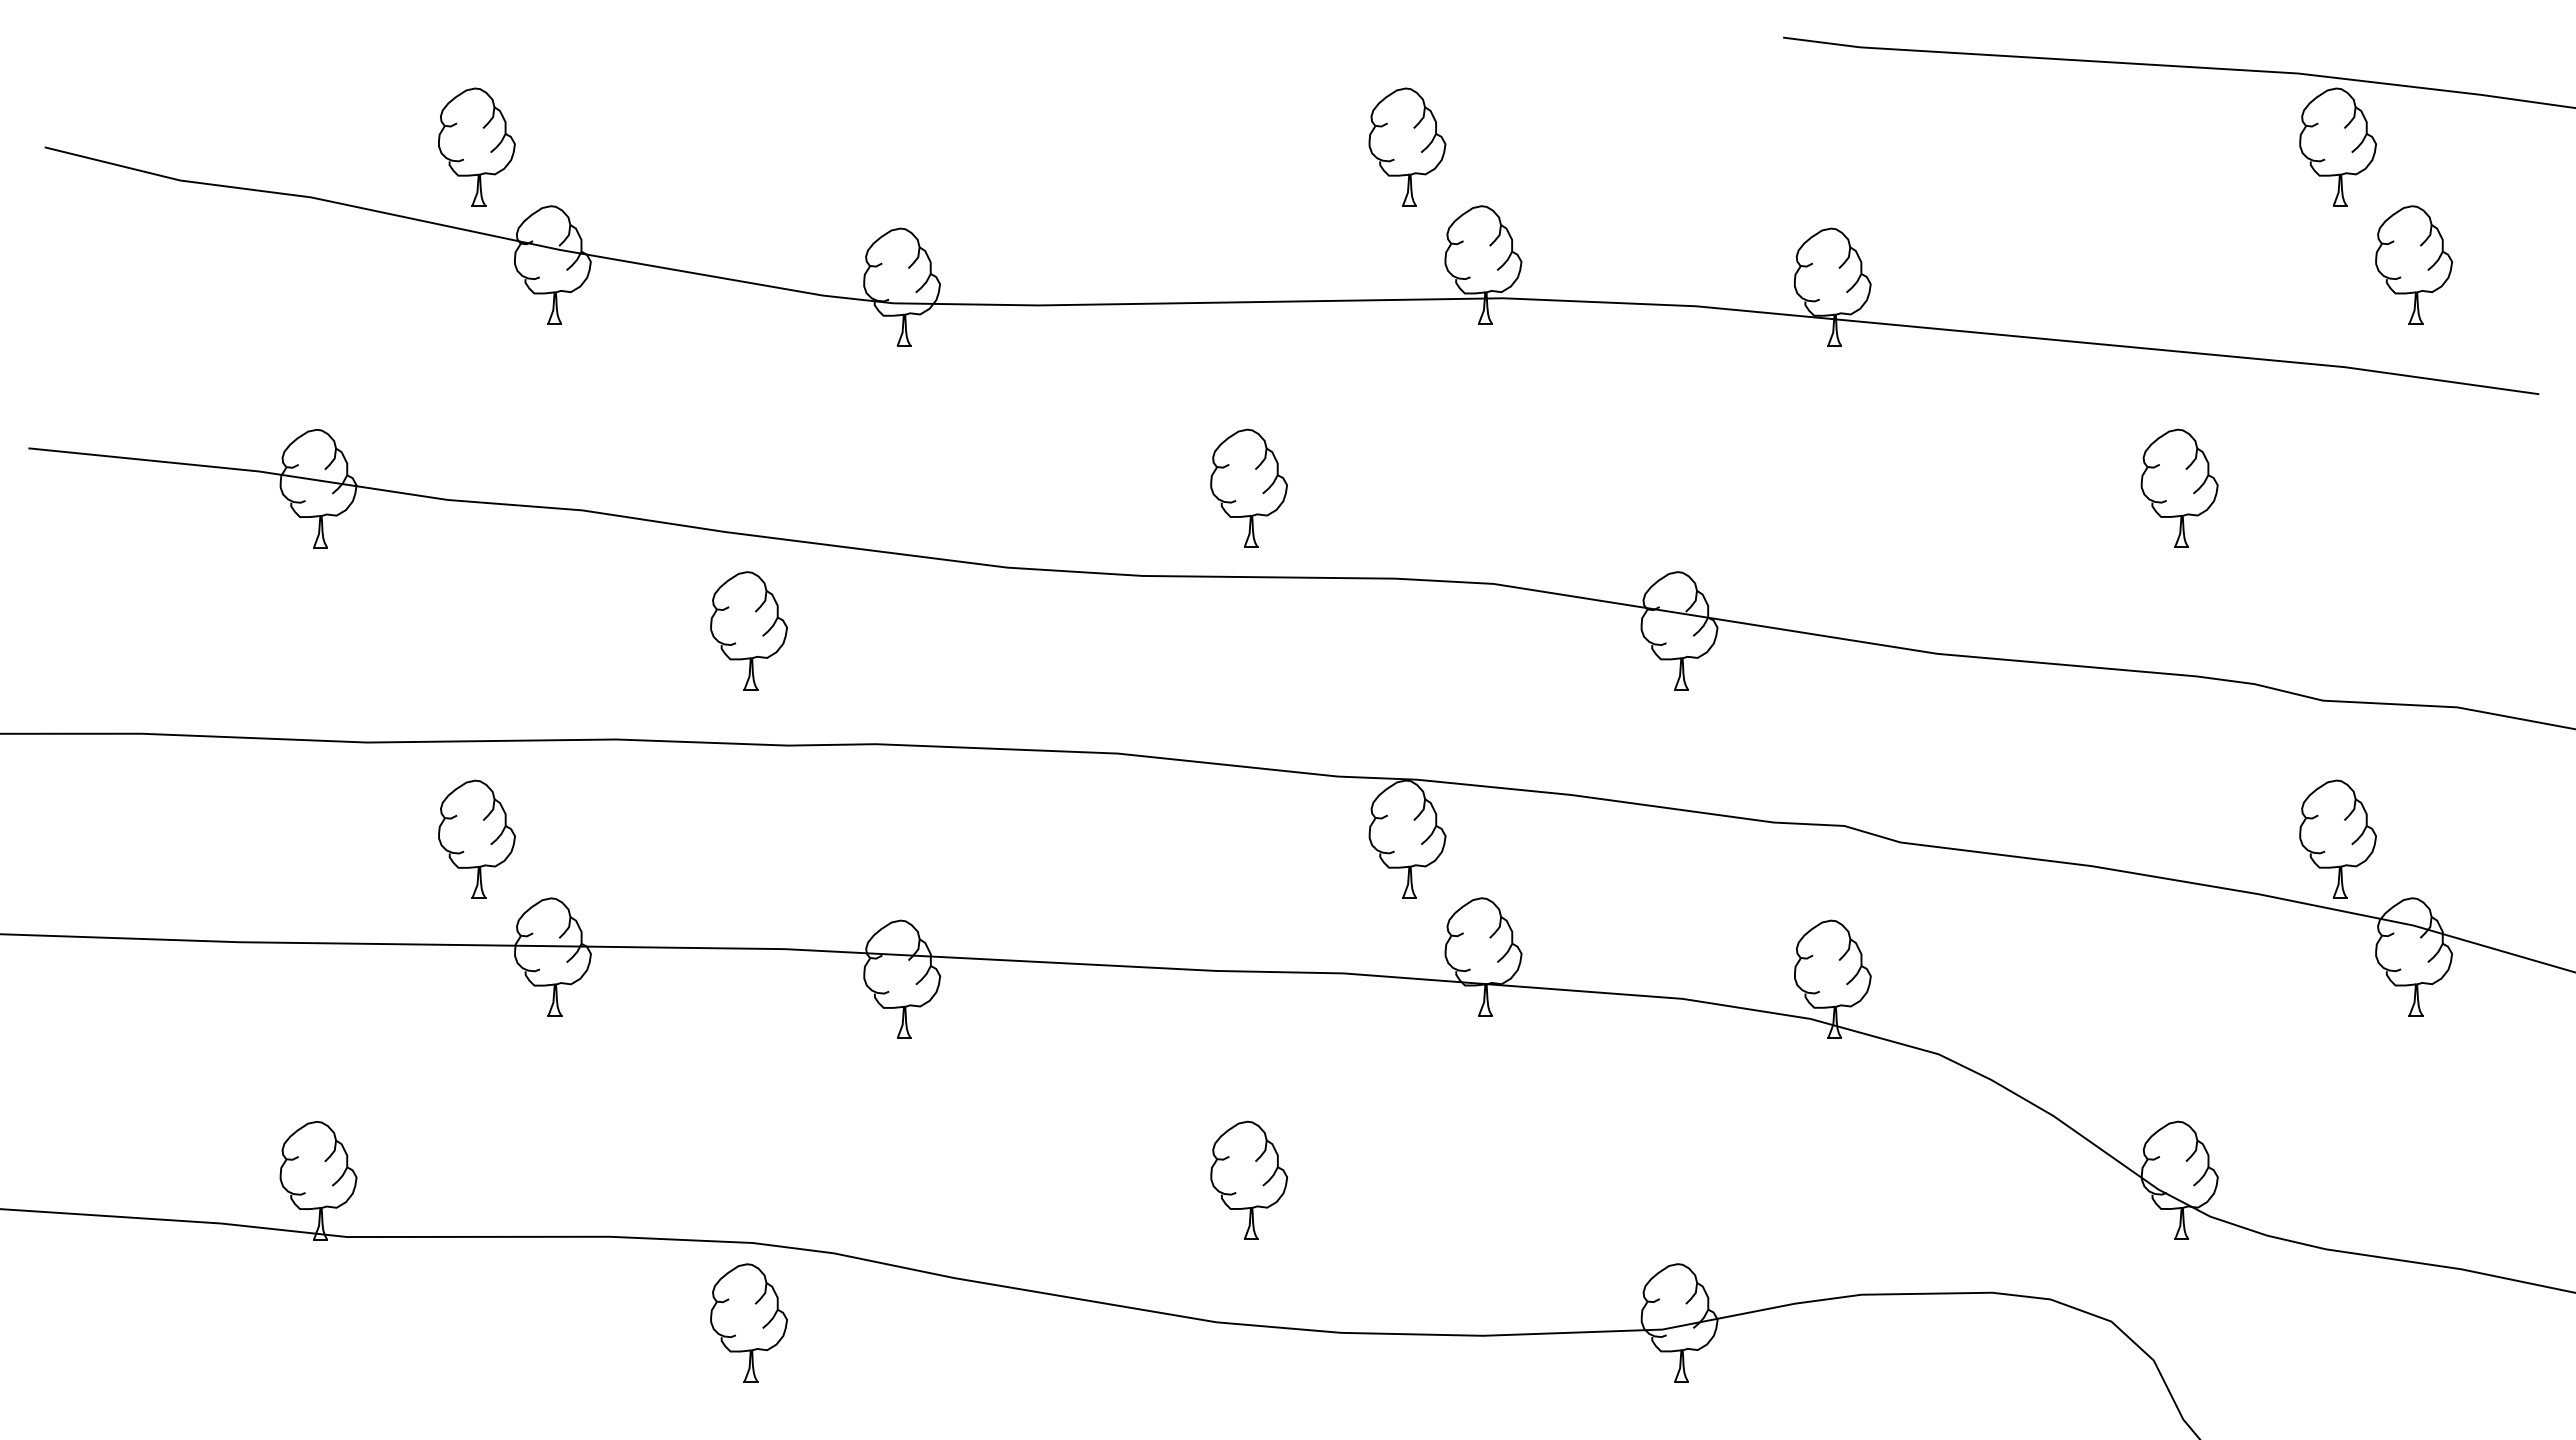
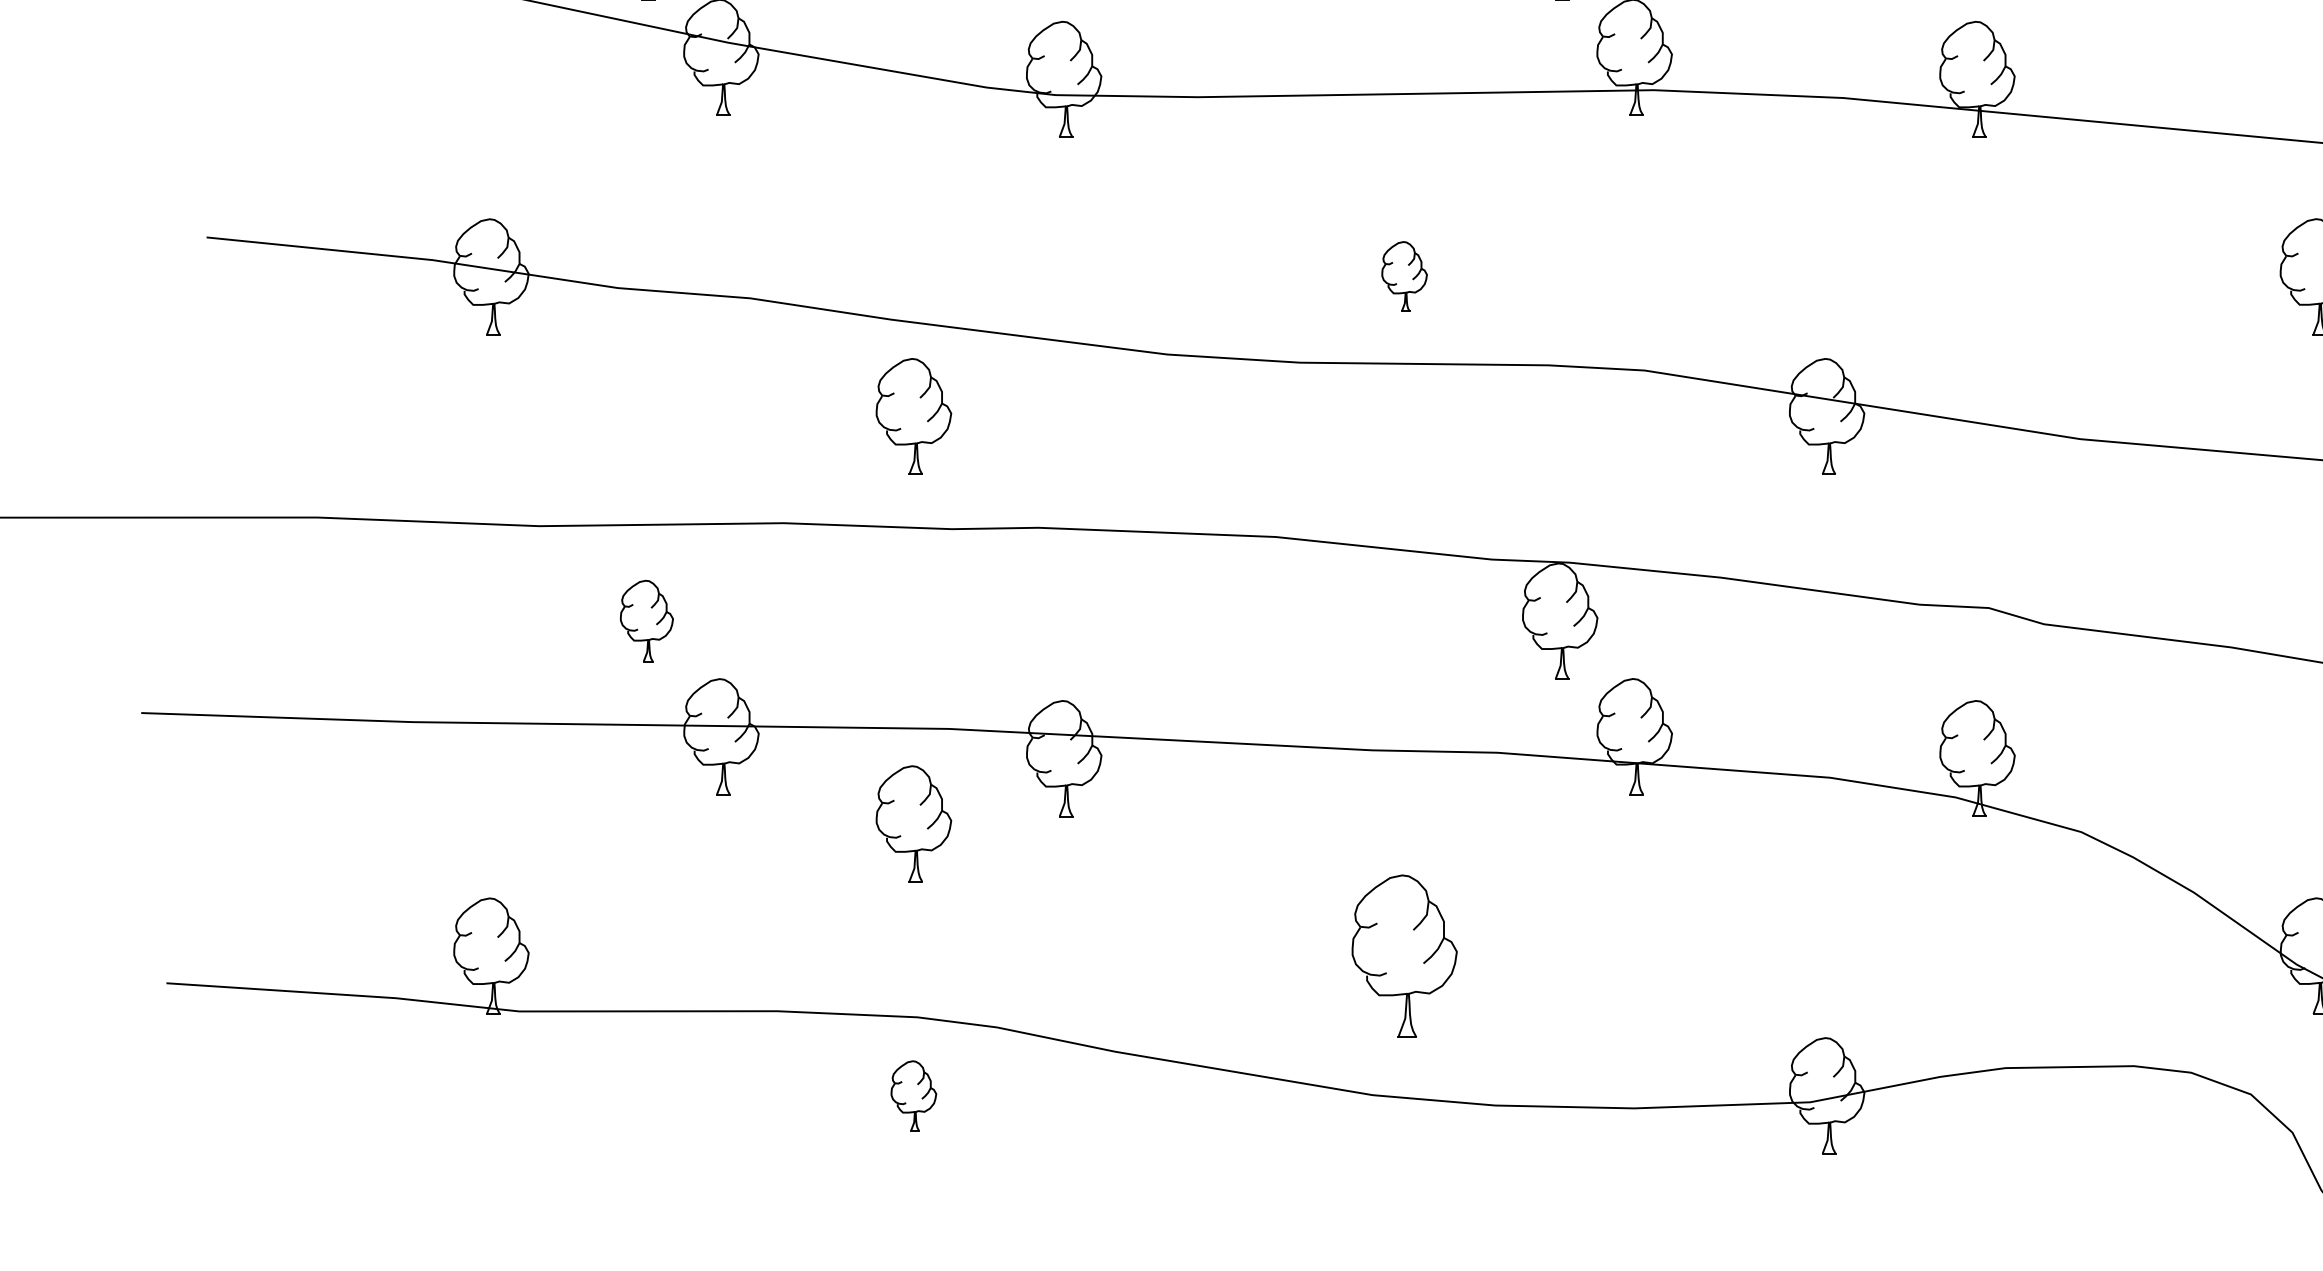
part: (1248, 487) -> (1404, 275), size x0.6
part: (476, 838) -> (646, 620), size x0.7
part: (748, 1045) -> (913, 823), added
part: (1249, 1179) -> (1405, 955), size x1.4
part: (748, 1322) -> (913, 1095), size x0.6

